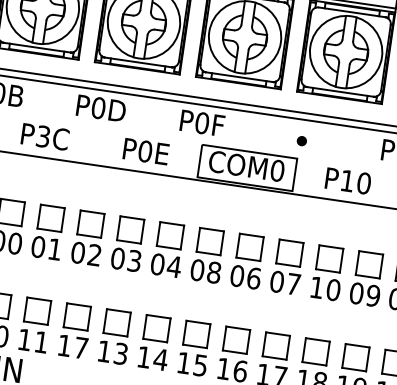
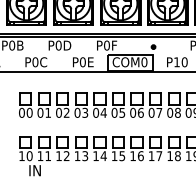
text: (43, 137) -> (35, 62), P3C -> P0C
text: (214, 271) -> (122, 112), 08 -> 05
text: (324, 287) -> (173, 112), 10 -> 08
text: (80, 346) -> (66, 155), 17 -> 12

